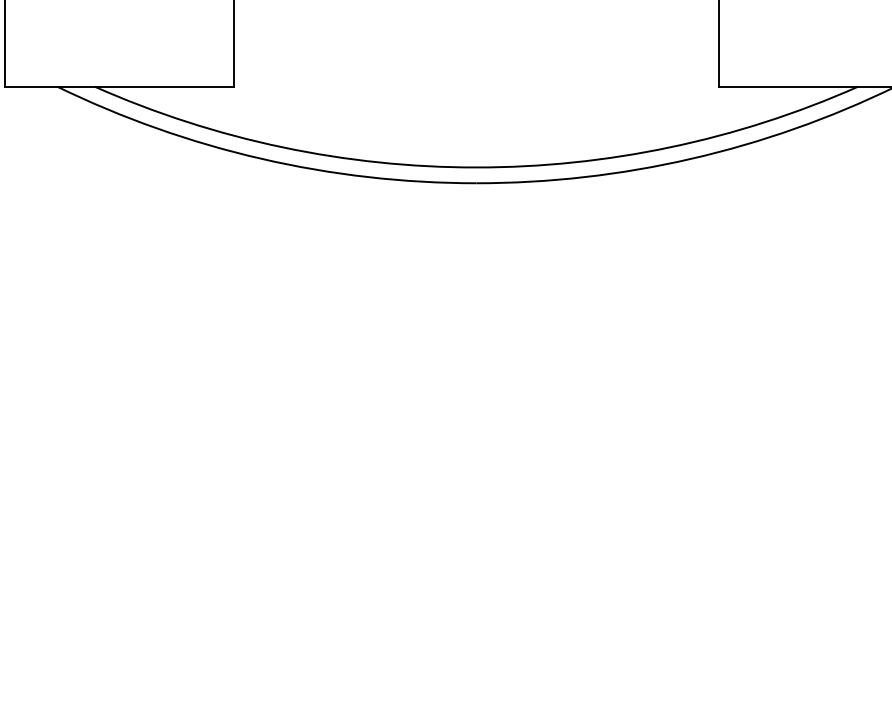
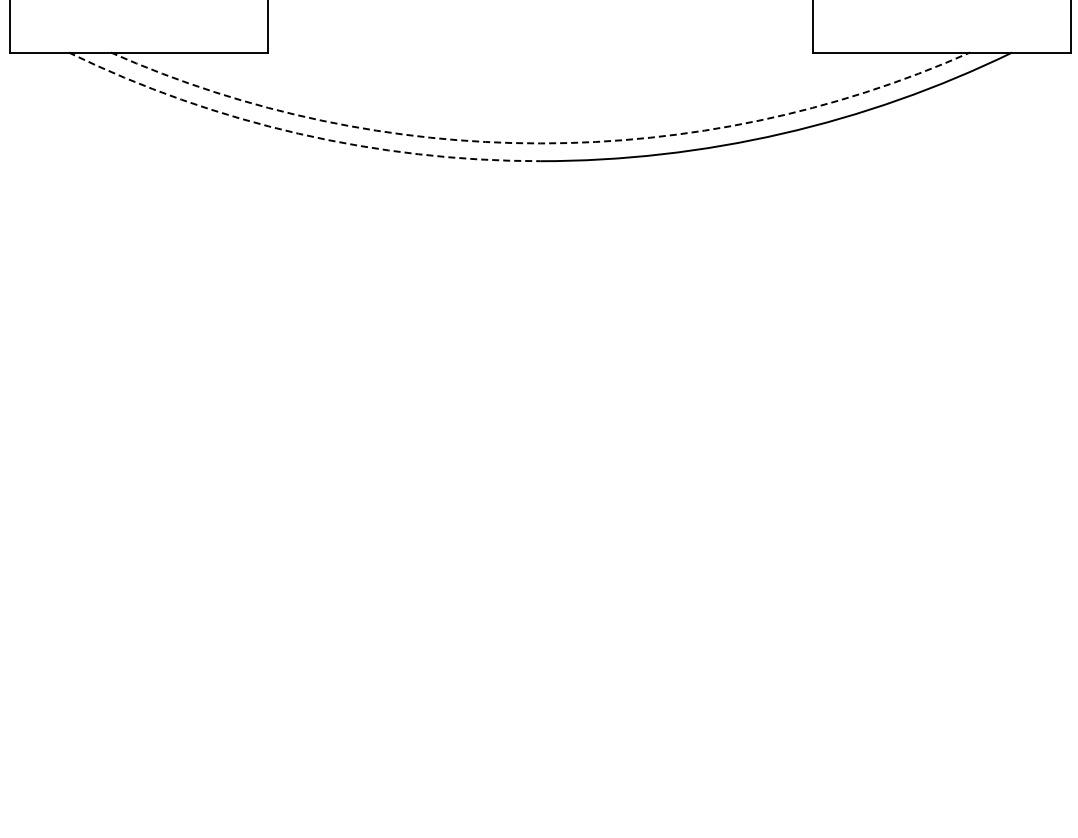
arc: (261, 158) -> (298, 133), solid -> dashed
arc: (476, 167) -> (540, 143), solid -> dashed

